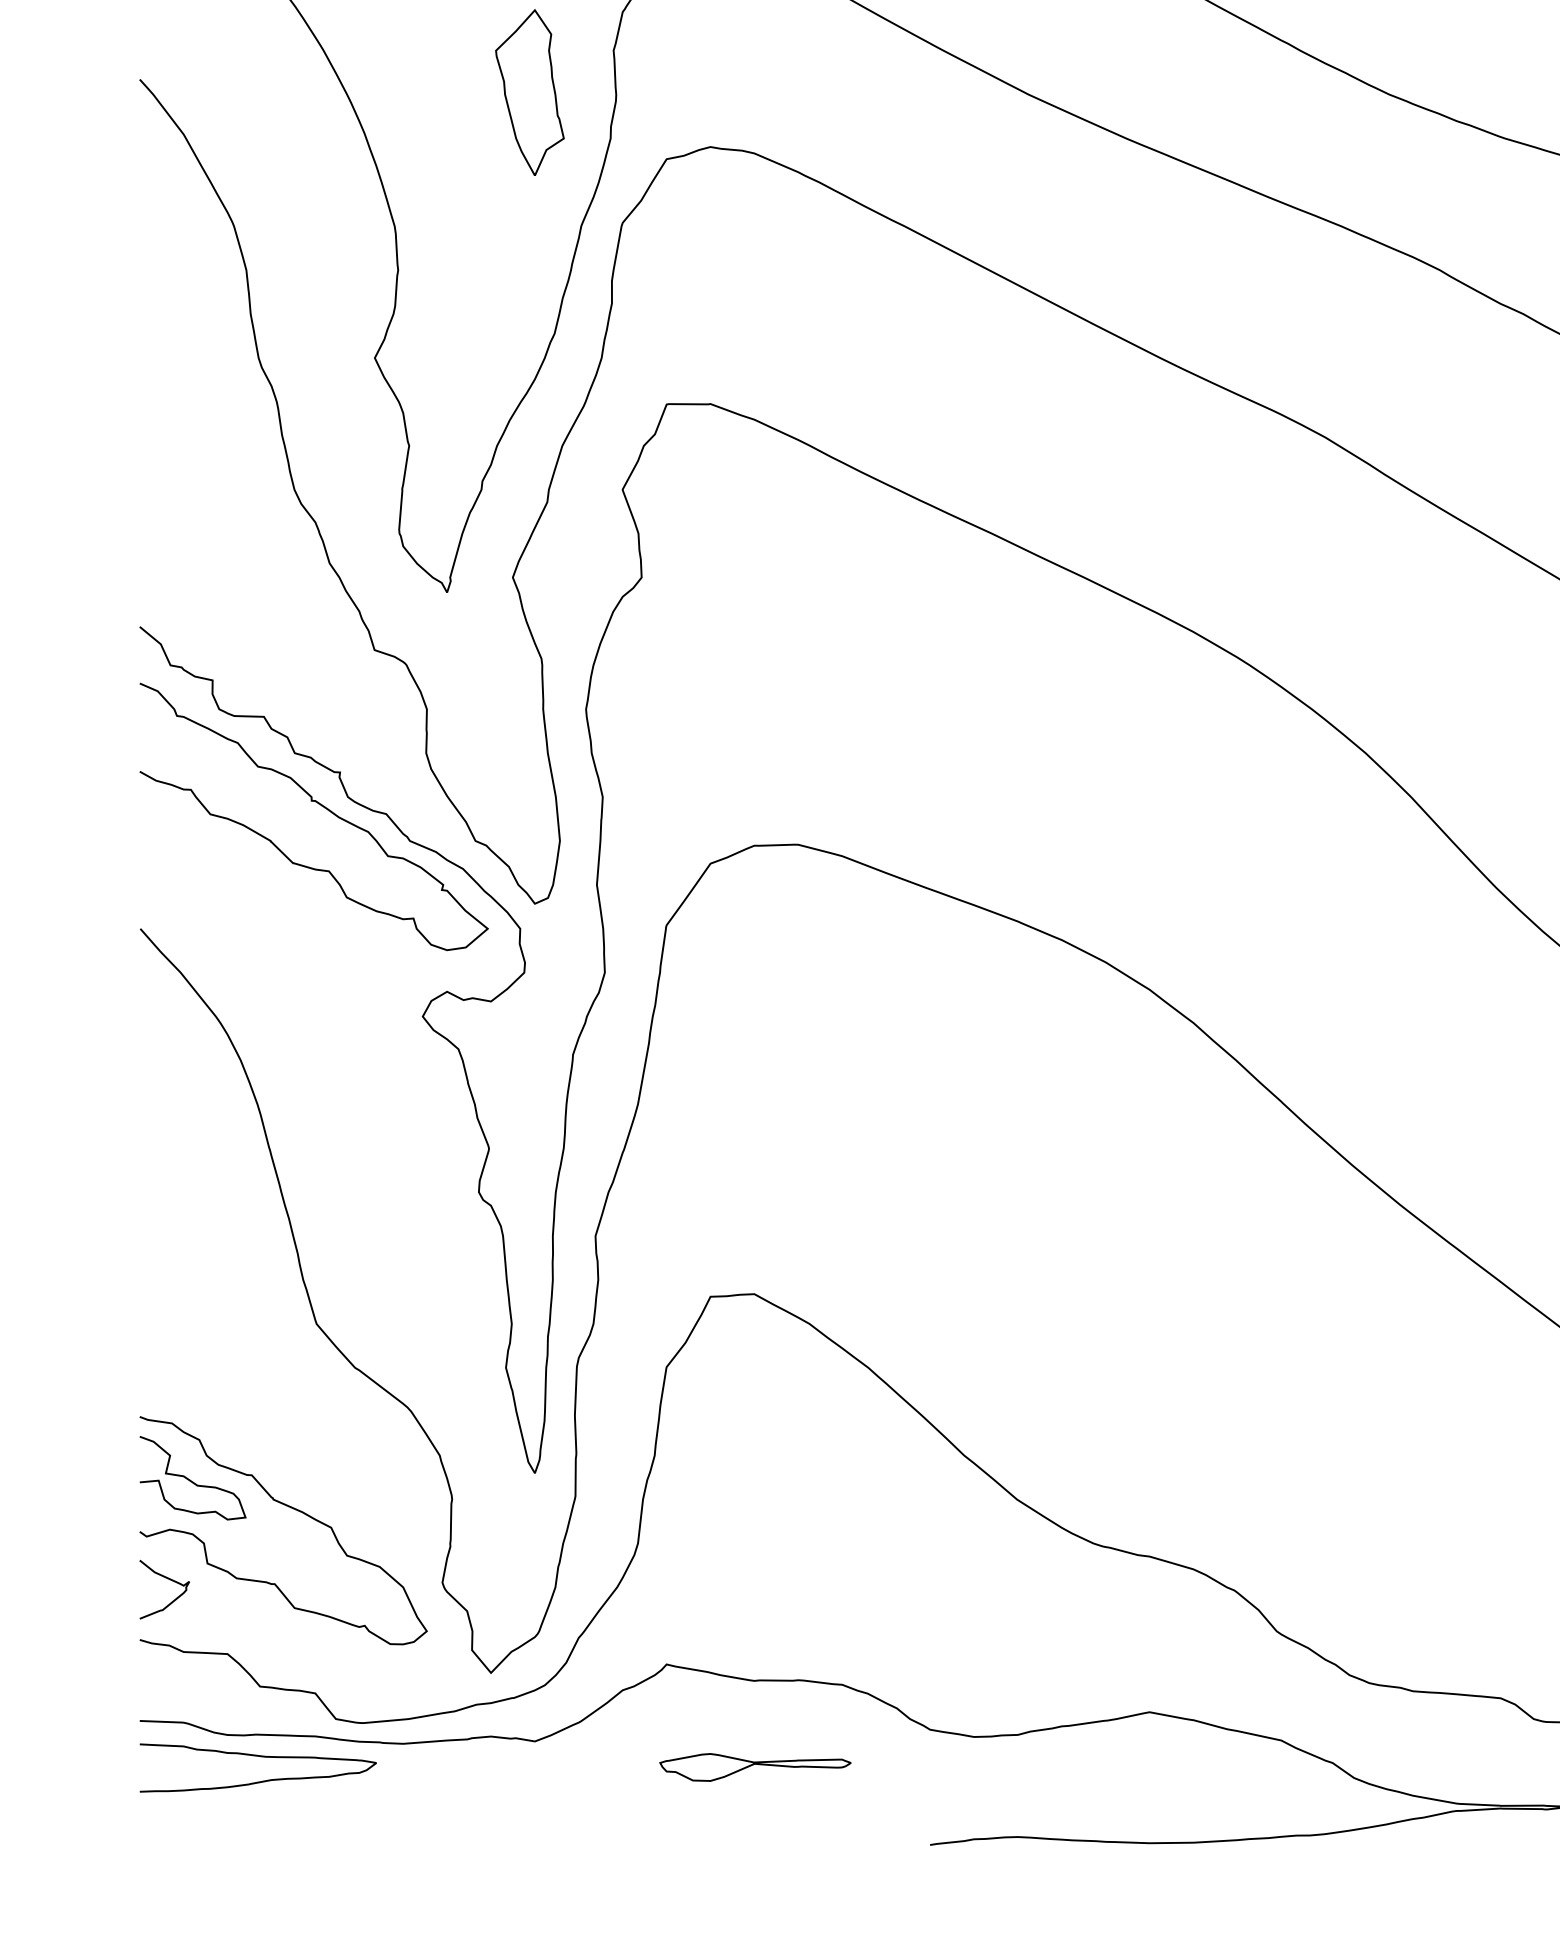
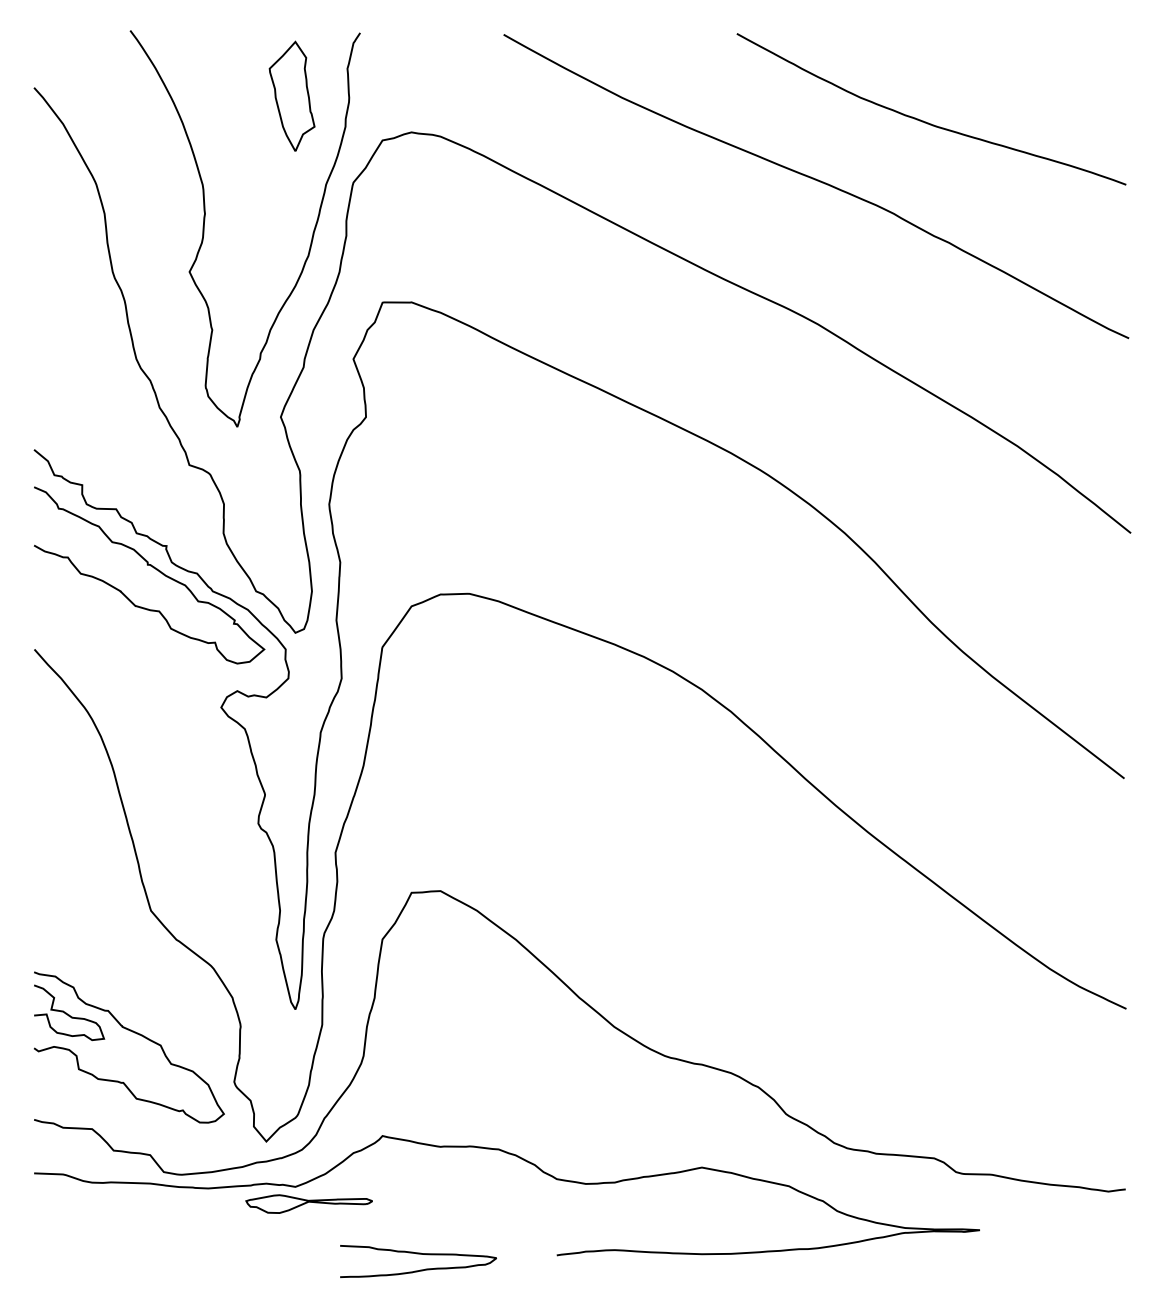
curve: (169, 1580) -> (53, 1080), removed
curve: (258, 1757) -> (418, 1254), moved
part: (754, 1766) -> (308, 1203), moved

